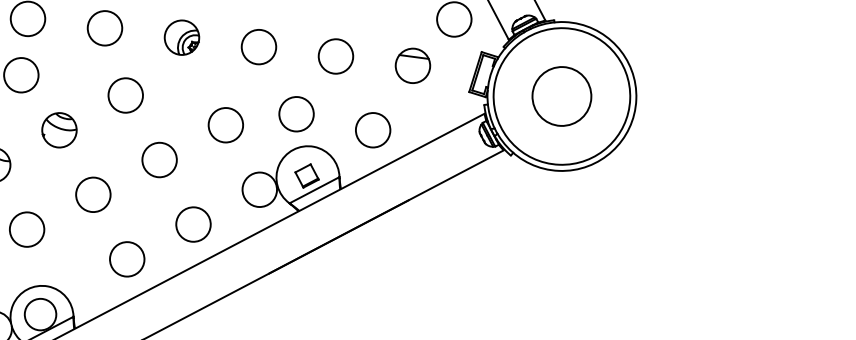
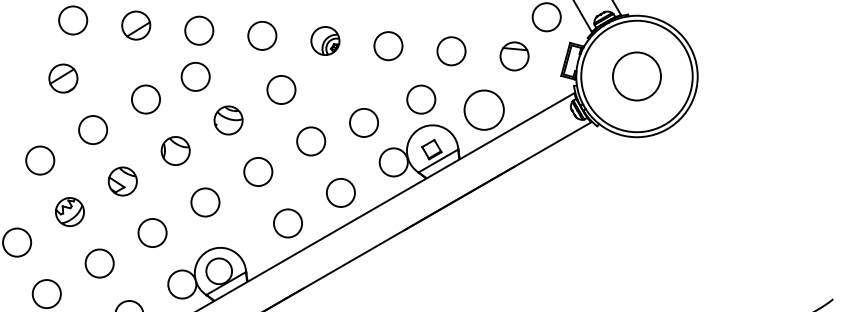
circle: (225, 124) -> (363, 122), moved
circle: (373, 130) -> (484, 110), size x1.4

